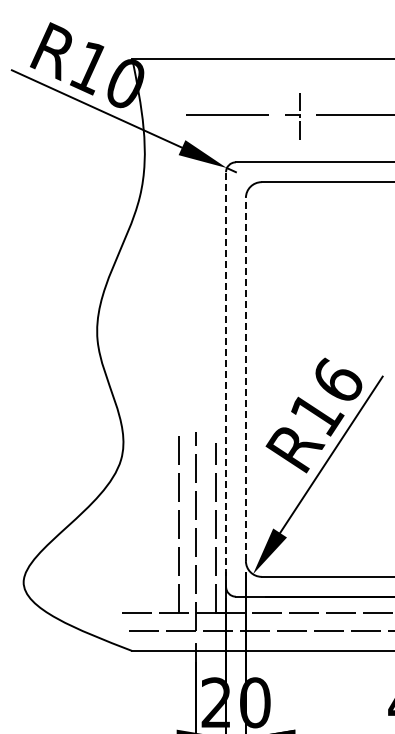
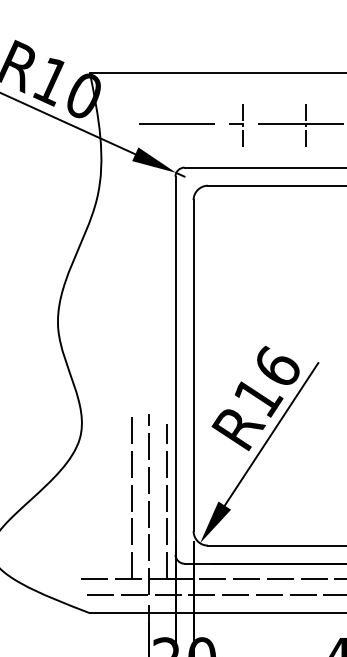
line: (369, 114) -> (306, 124), added
line: (226, 379) -> (175, 365), dashed -> solid
line: (245, 379) -> (193, 365), dashed -> solid

